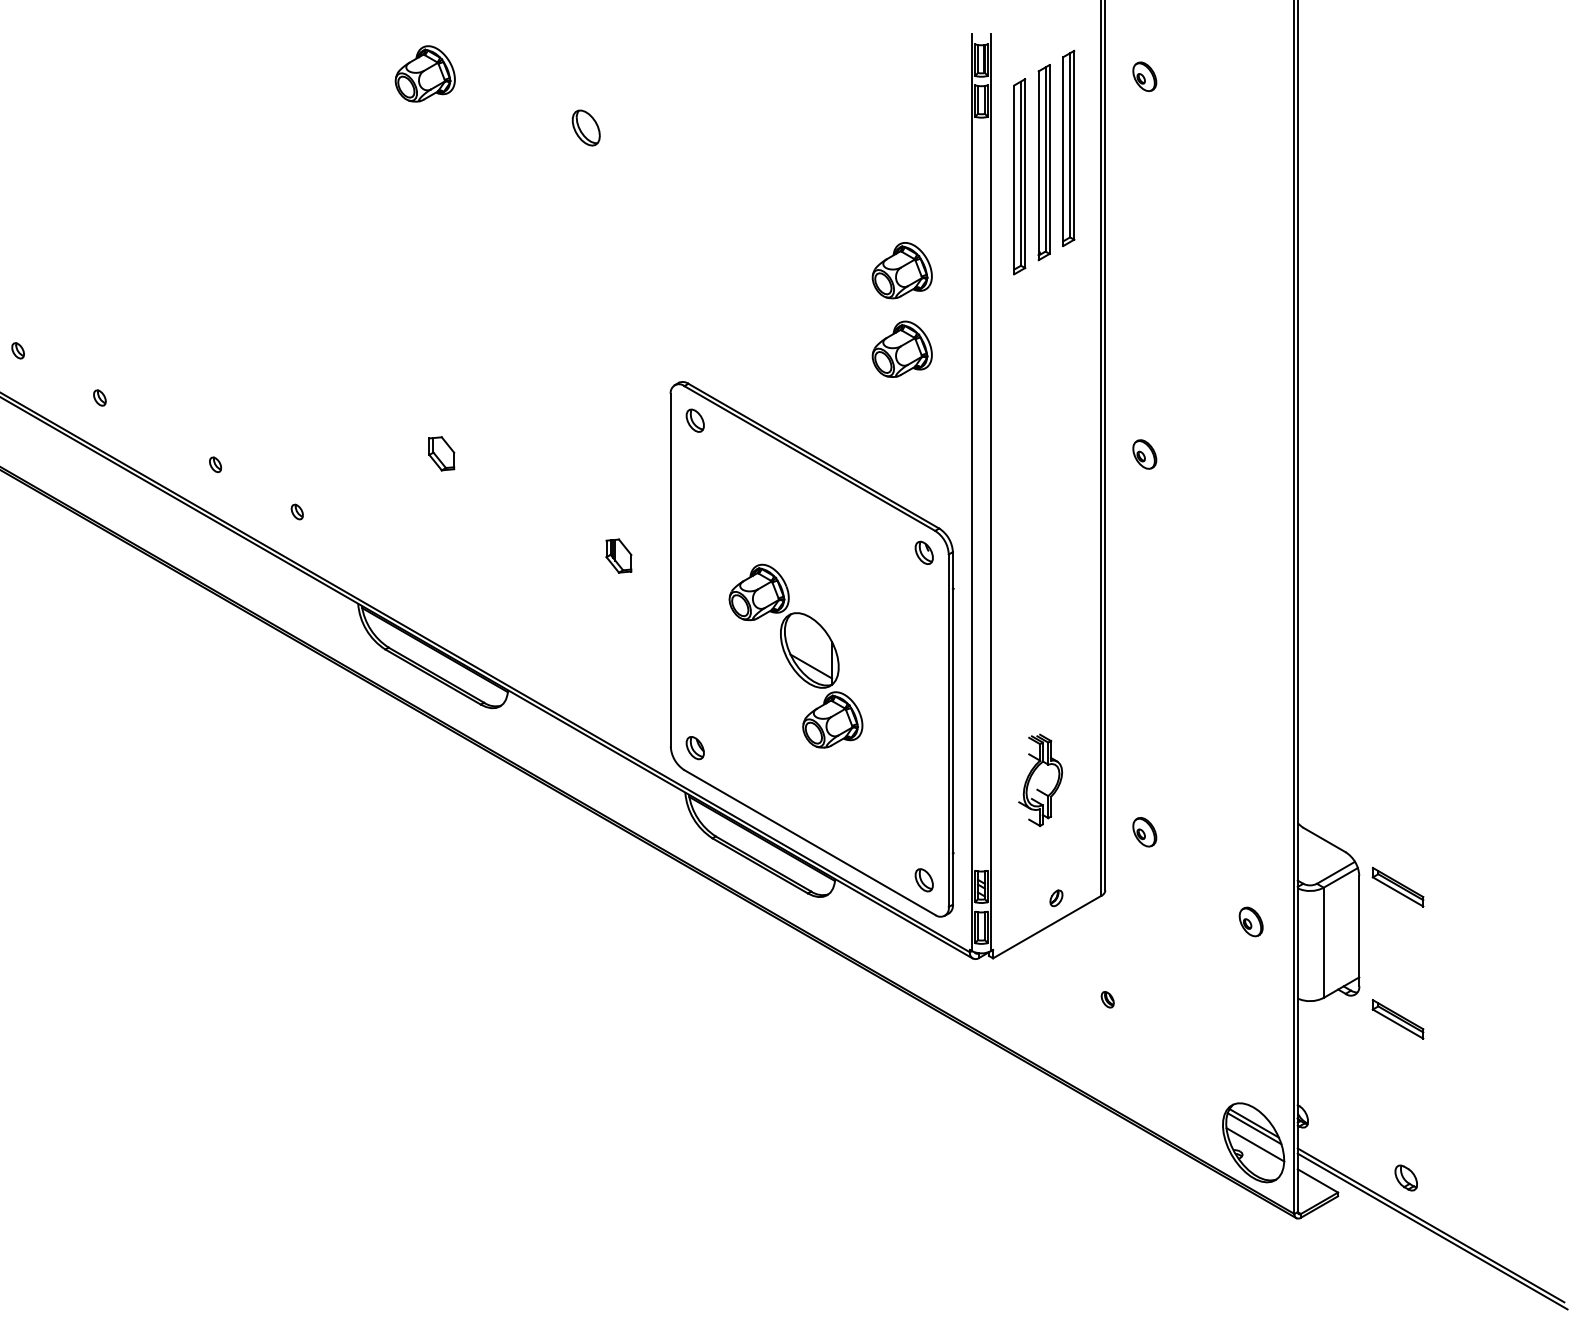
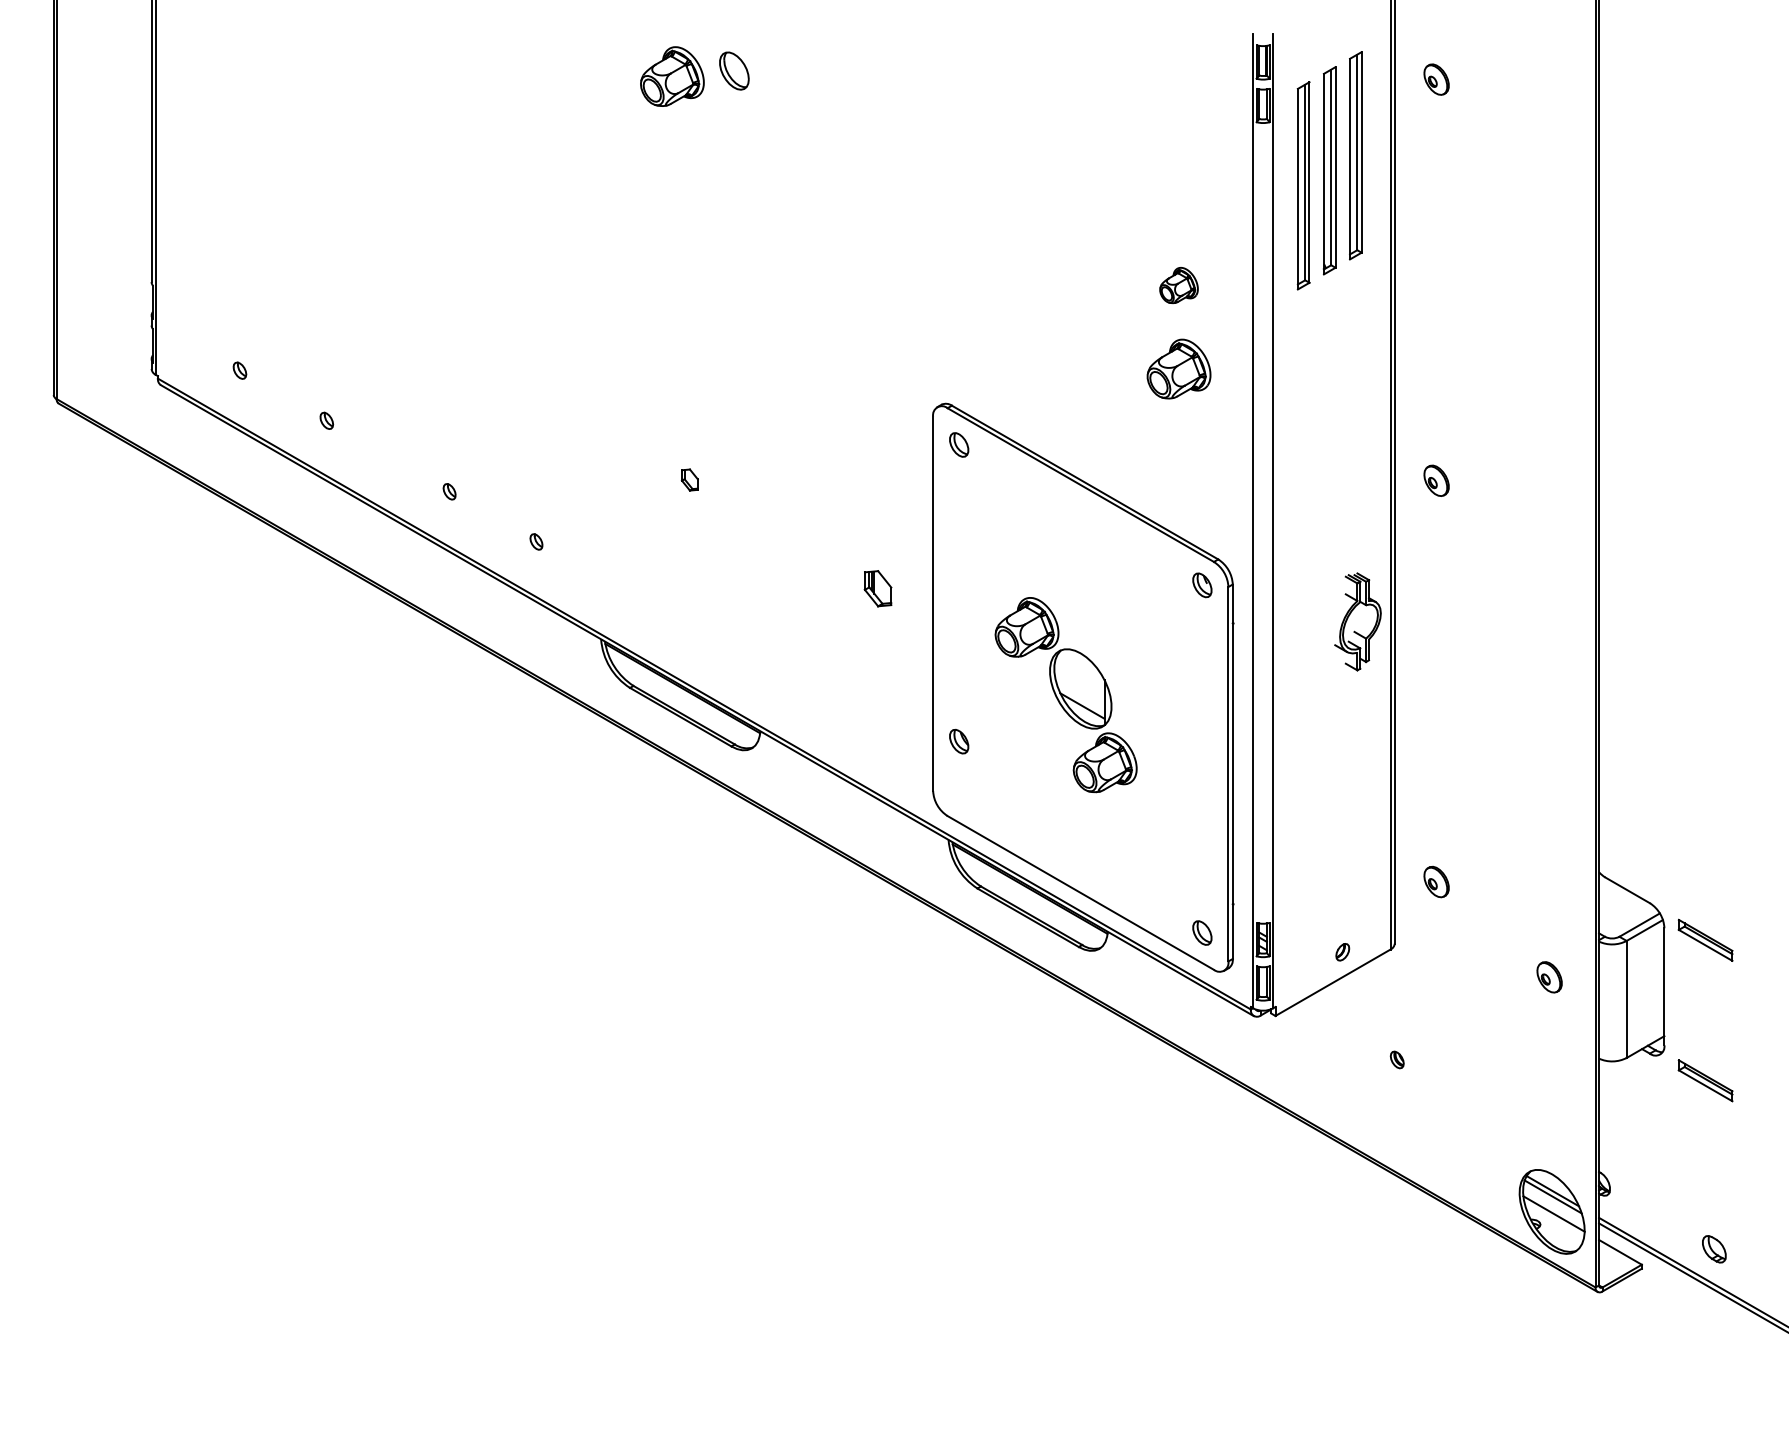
part: (586, 127) -> (734, 70), moved
part: (901, 270) -> (1178, 285), size x0.6
part: (441, 453) -> (689, 479), size x0.6
part: (695, 747) -> (959, 741), moved
part: (1040, 779) -> (1357, 621), moved

